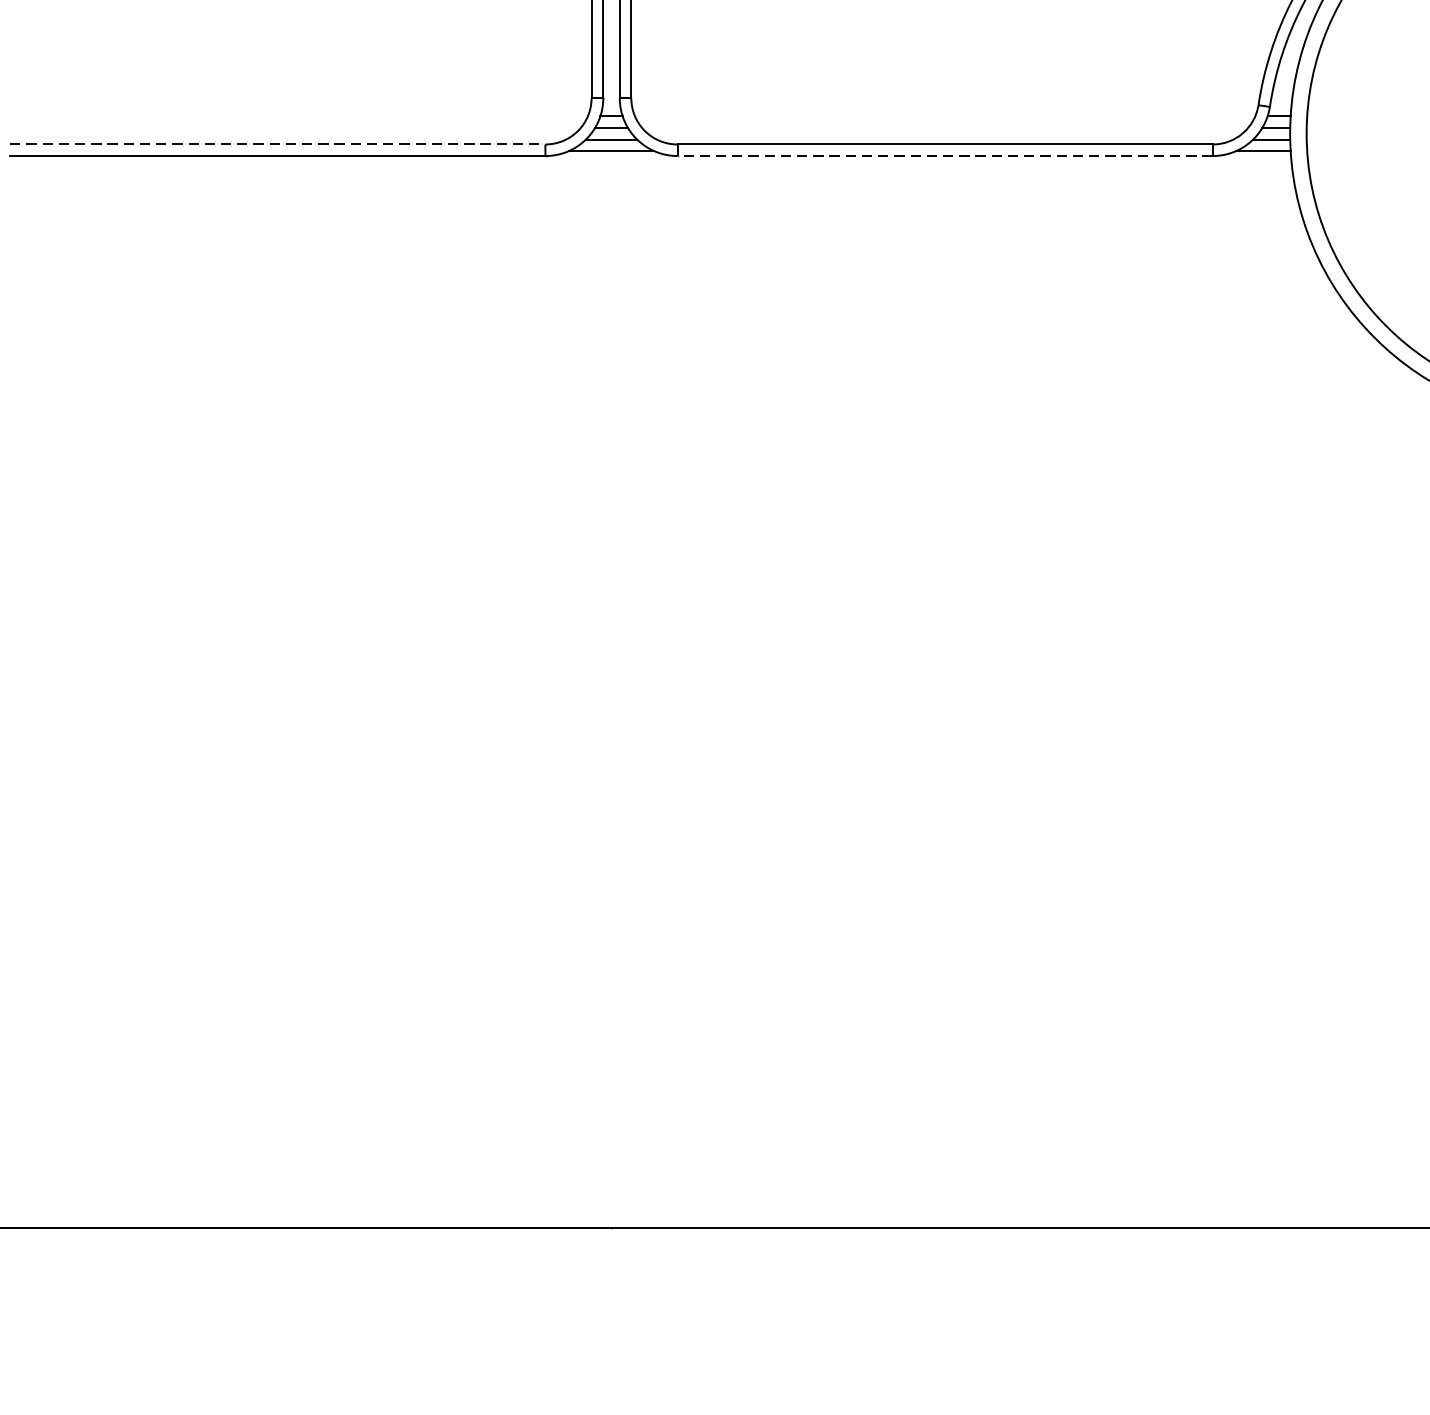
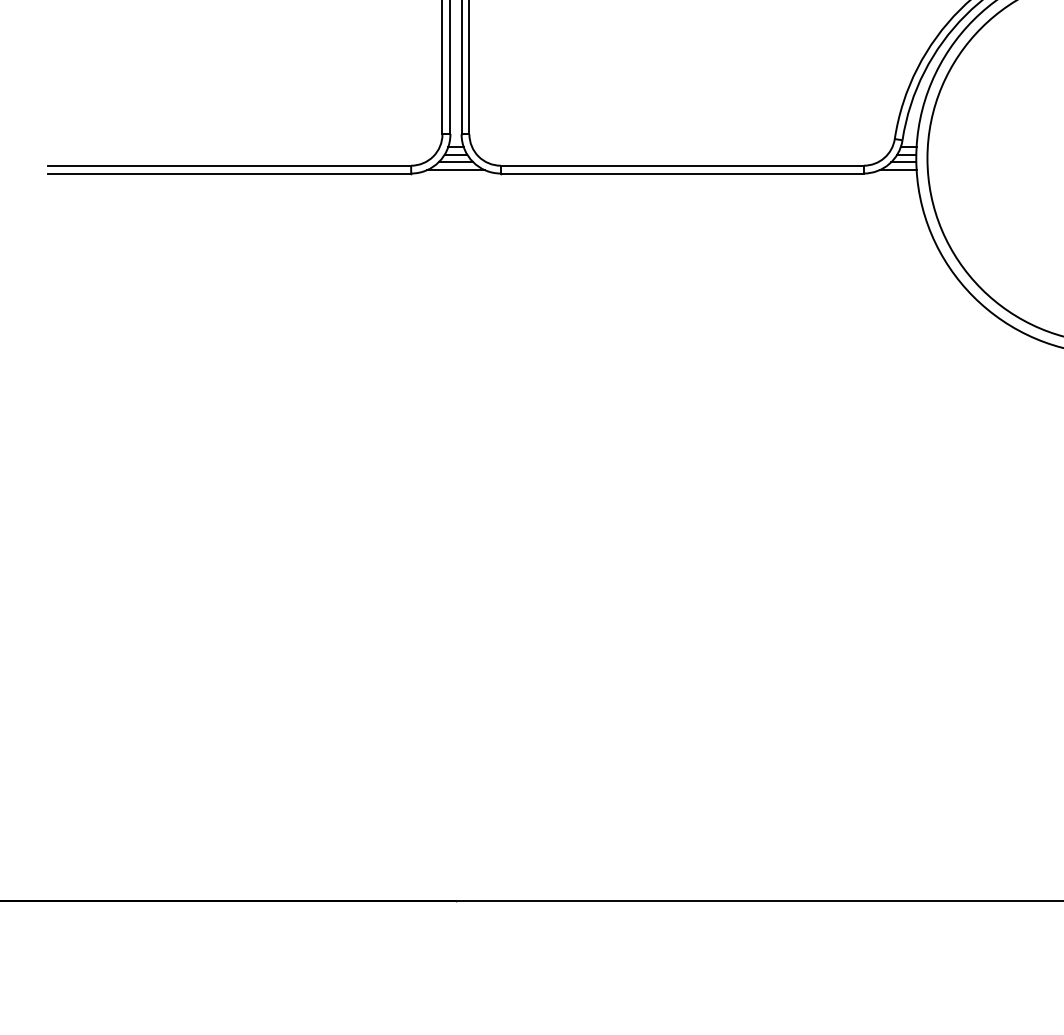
line: (277, 144) -> (229, 165), dashed -> solid
line: (945, 155) -> (682, 173), dashed -> solid

